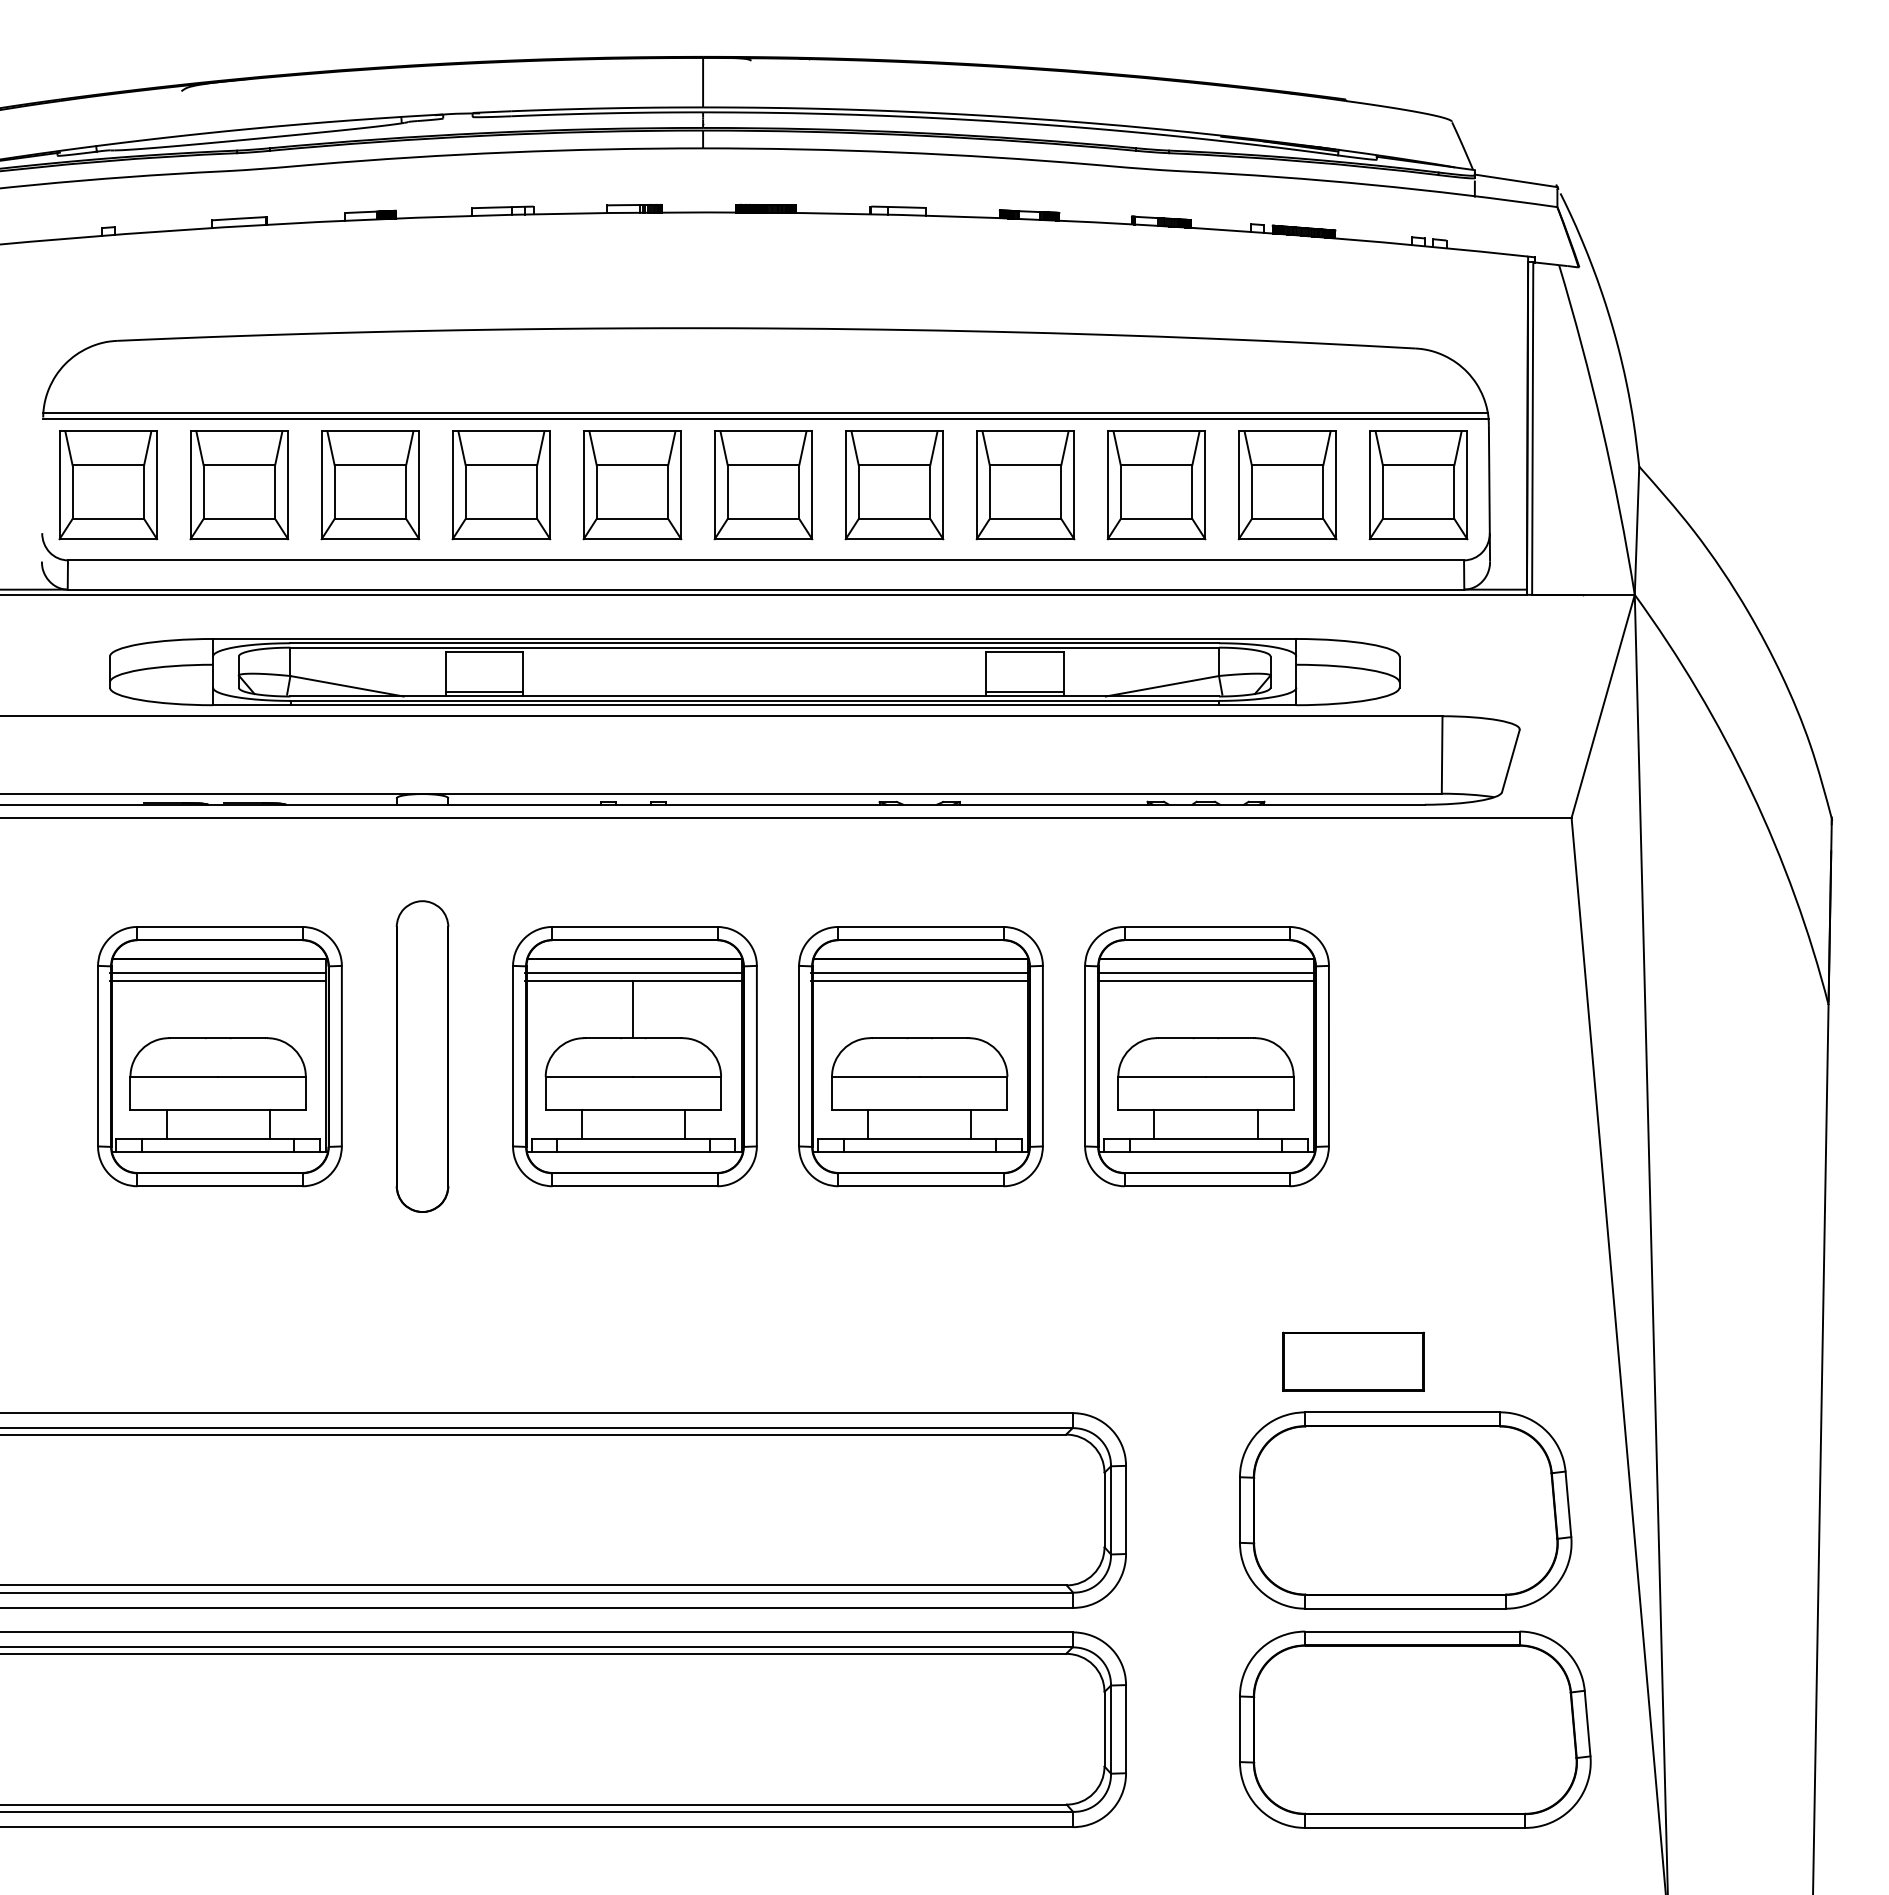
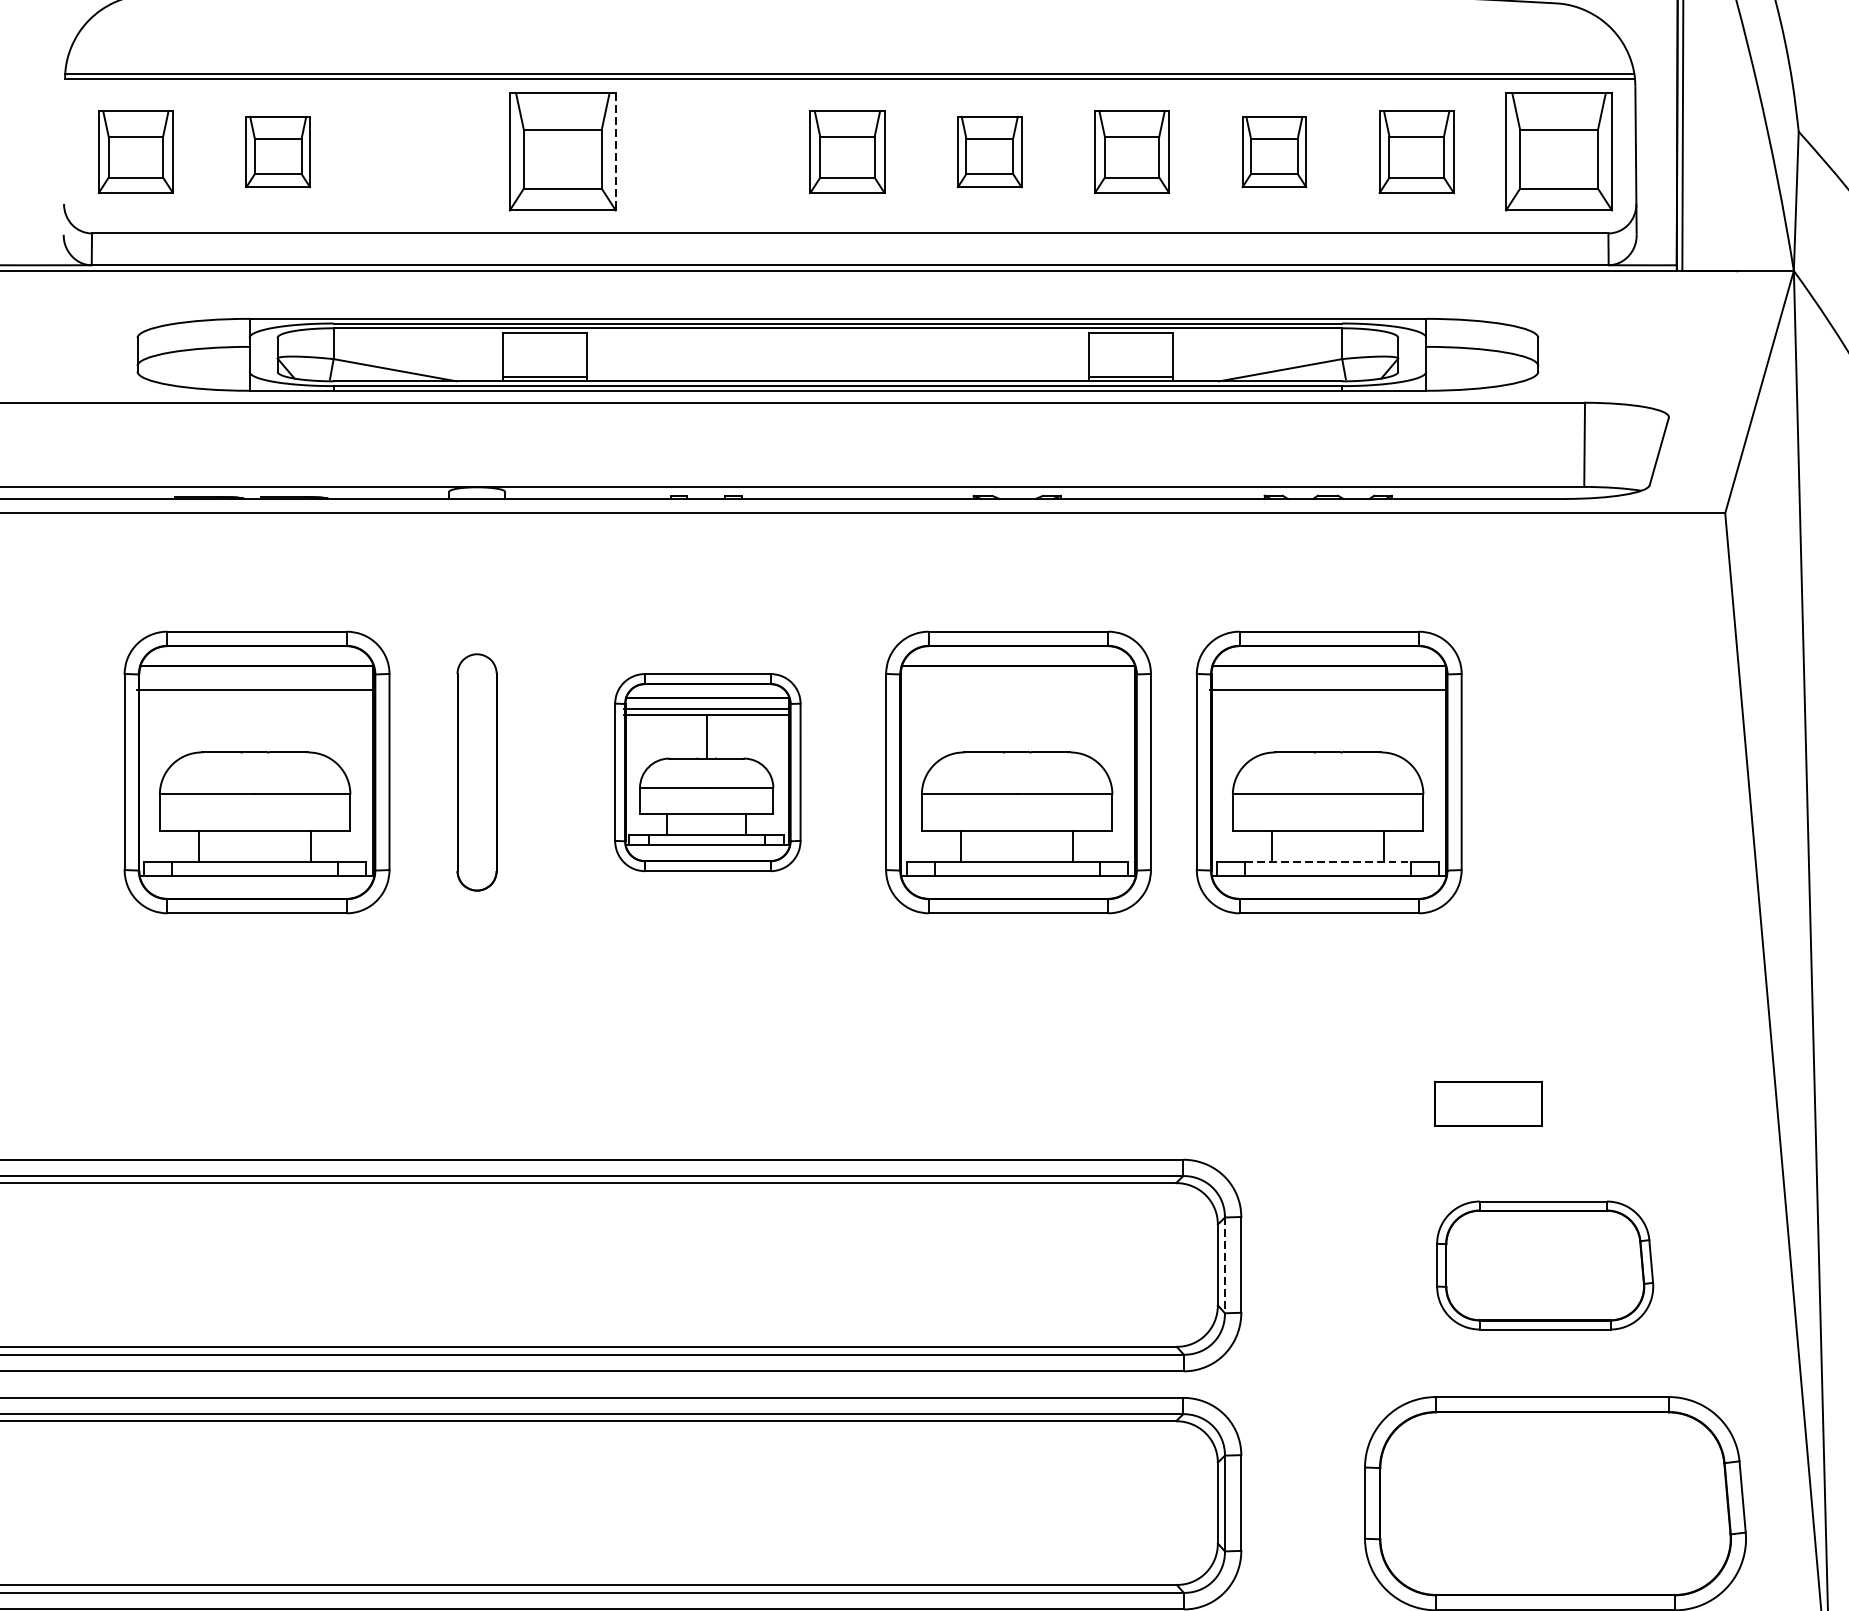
part: (108, 485) -> (136, 152), size x0.7
part: (239, 485) -> (278, 152), size x0.6
part: (370, 485) -> (420, 152), removed
line: (550, 485) -> (616, 152), solid -> dashed
part: (632, 485) -> (705, 152), removed
part: (763, 485) -> (847, 152), size x0.7
part: (894, 485) -> (989, 152), size x0.6
part: (1025, 485) -> (1132, 152), size x0.7
part: (1156, 485) -> (1274, 152), size x0.6
part: (1287, 485) -> (1416, 152), size x0.7
line: (217, 972) -> (254, 681), removed
line: (919, 972) -> (1016, 681), removed
line: (1205, 972) -> (1327, 681), removed
line: (919, 980) -> (1016, 689), removed
part: (422, 1056) -> (477, 772), size x0.7
part: (634, 1056) -> (707, 772), size x0.7
line: (1206, 1139) -> (1328, 862), solid -> dashed
part: (1353, 1361) -> (1488, 1103), size x0.7
line: (1111, 1510) -> (1225, 1265), solid -> dashed
part: (1405, 1510) -> (1544, 1265), size x0.6

